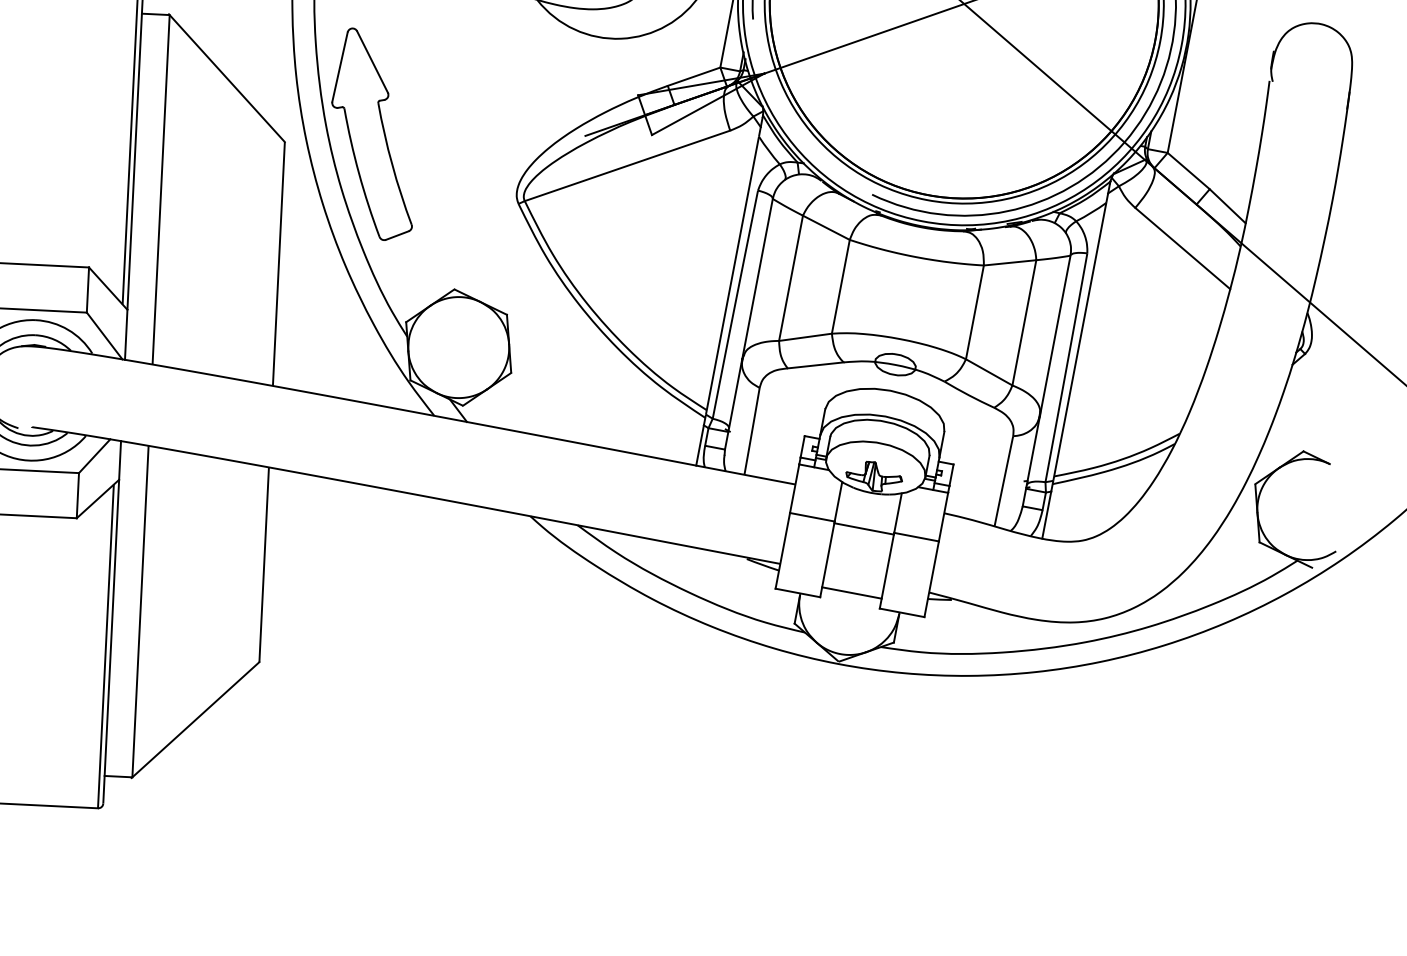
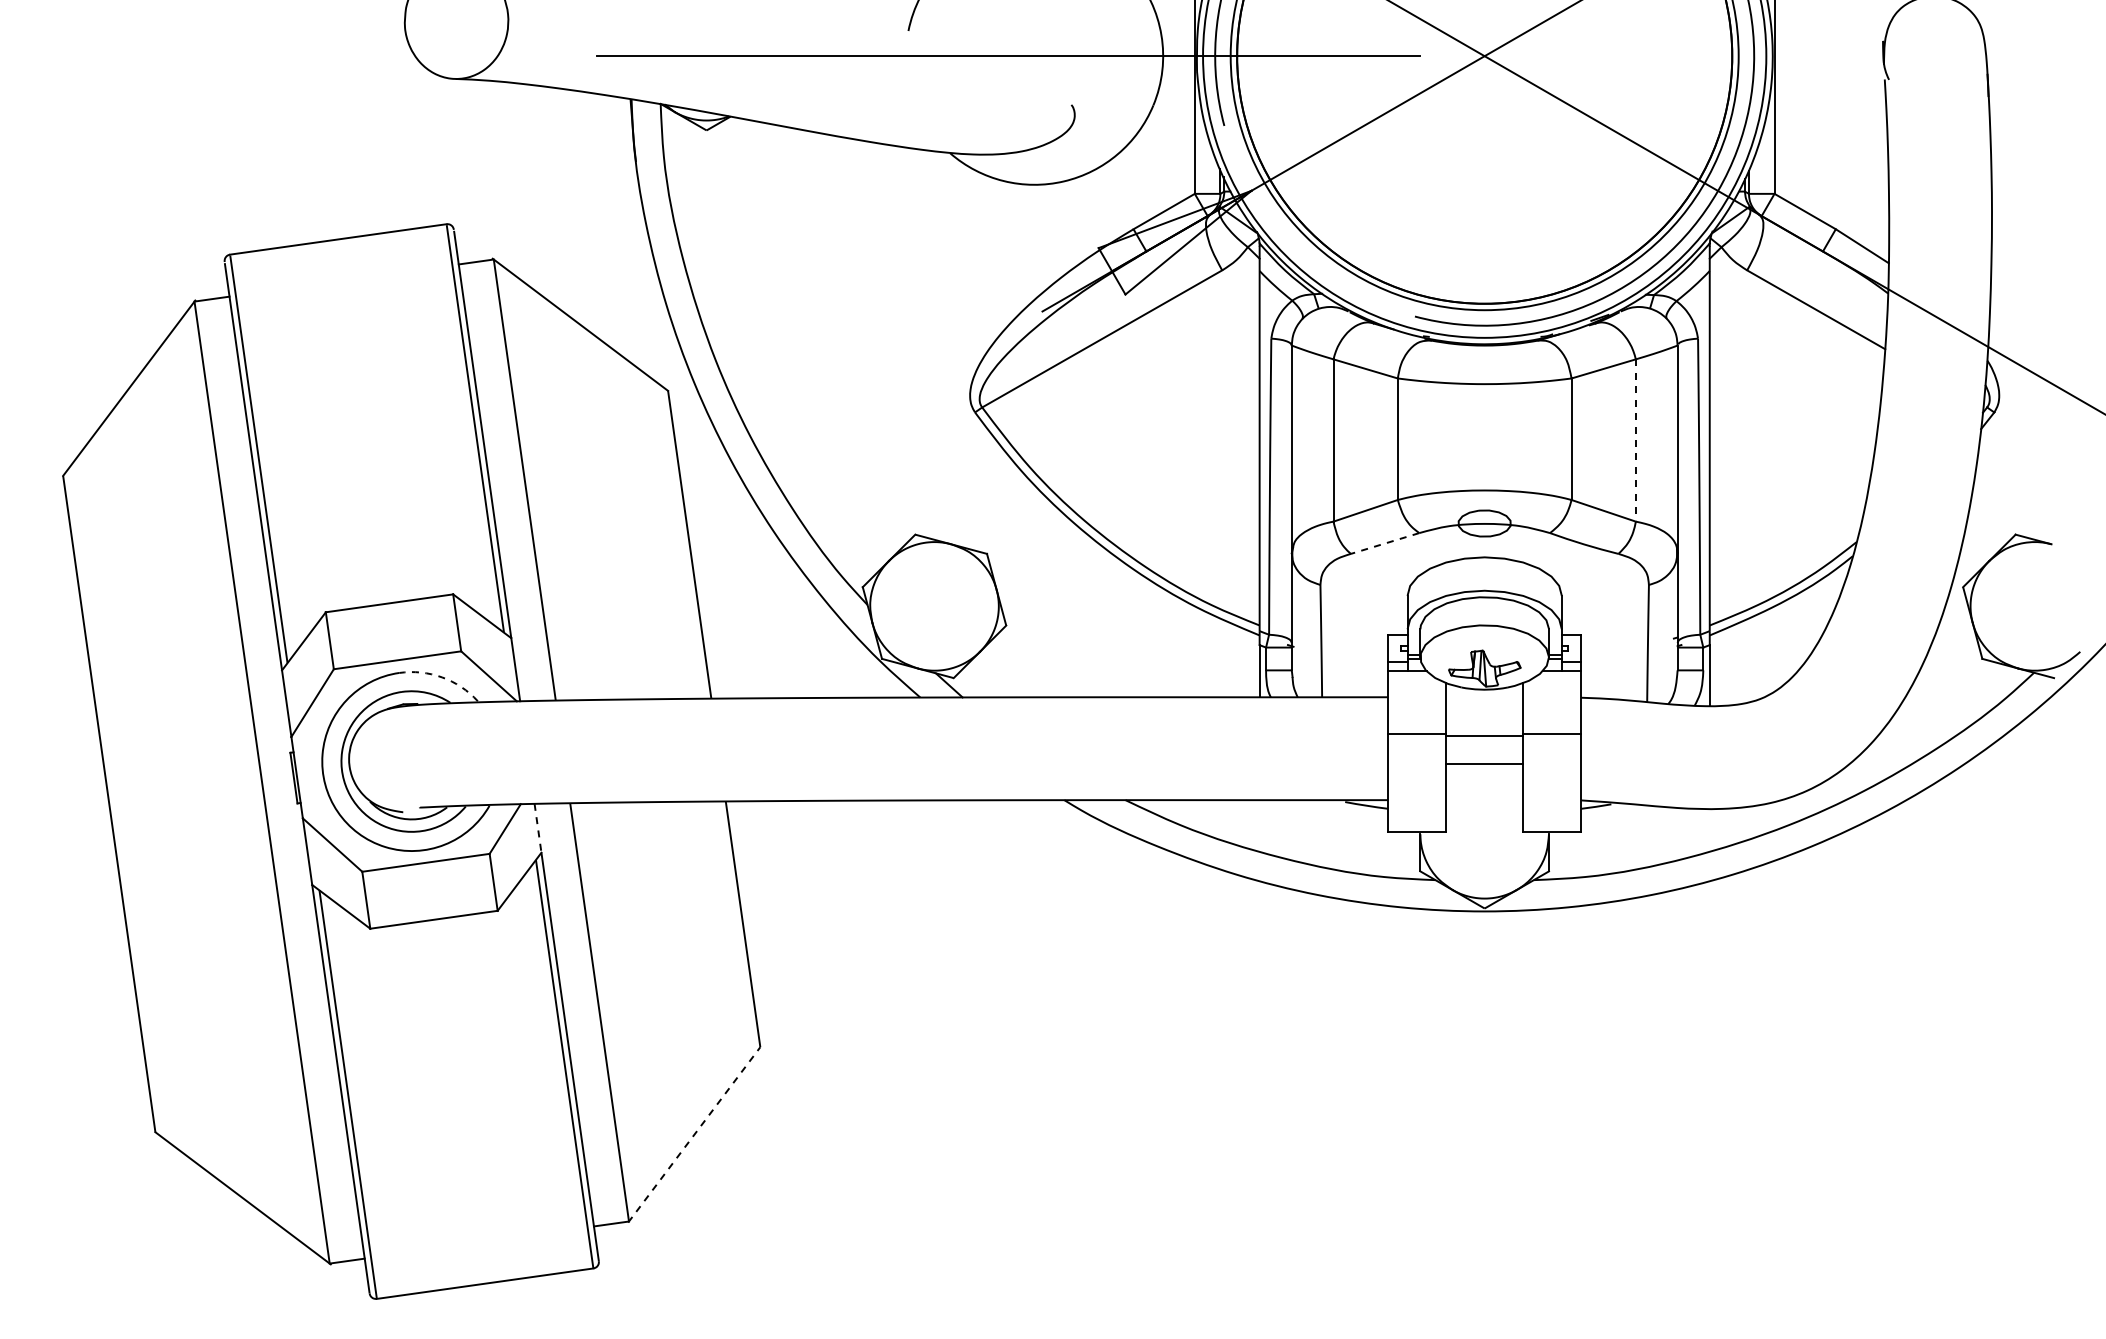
part: (377, 135) -> (782, 360), removed
line: (1023, 323) -> (1635, 441), solid -> dashed
arc: (68, 330) -> (442, 677), solid -> dashed
line: (815, 365) -> (1385, 543), solid -> dashed
line: (120, 460) -> (538, 828), solid -> dashed
line: (851, 593) -> (1484, 764), moved
line: (195, 719) -> (694, 1134), solid -> dashed

